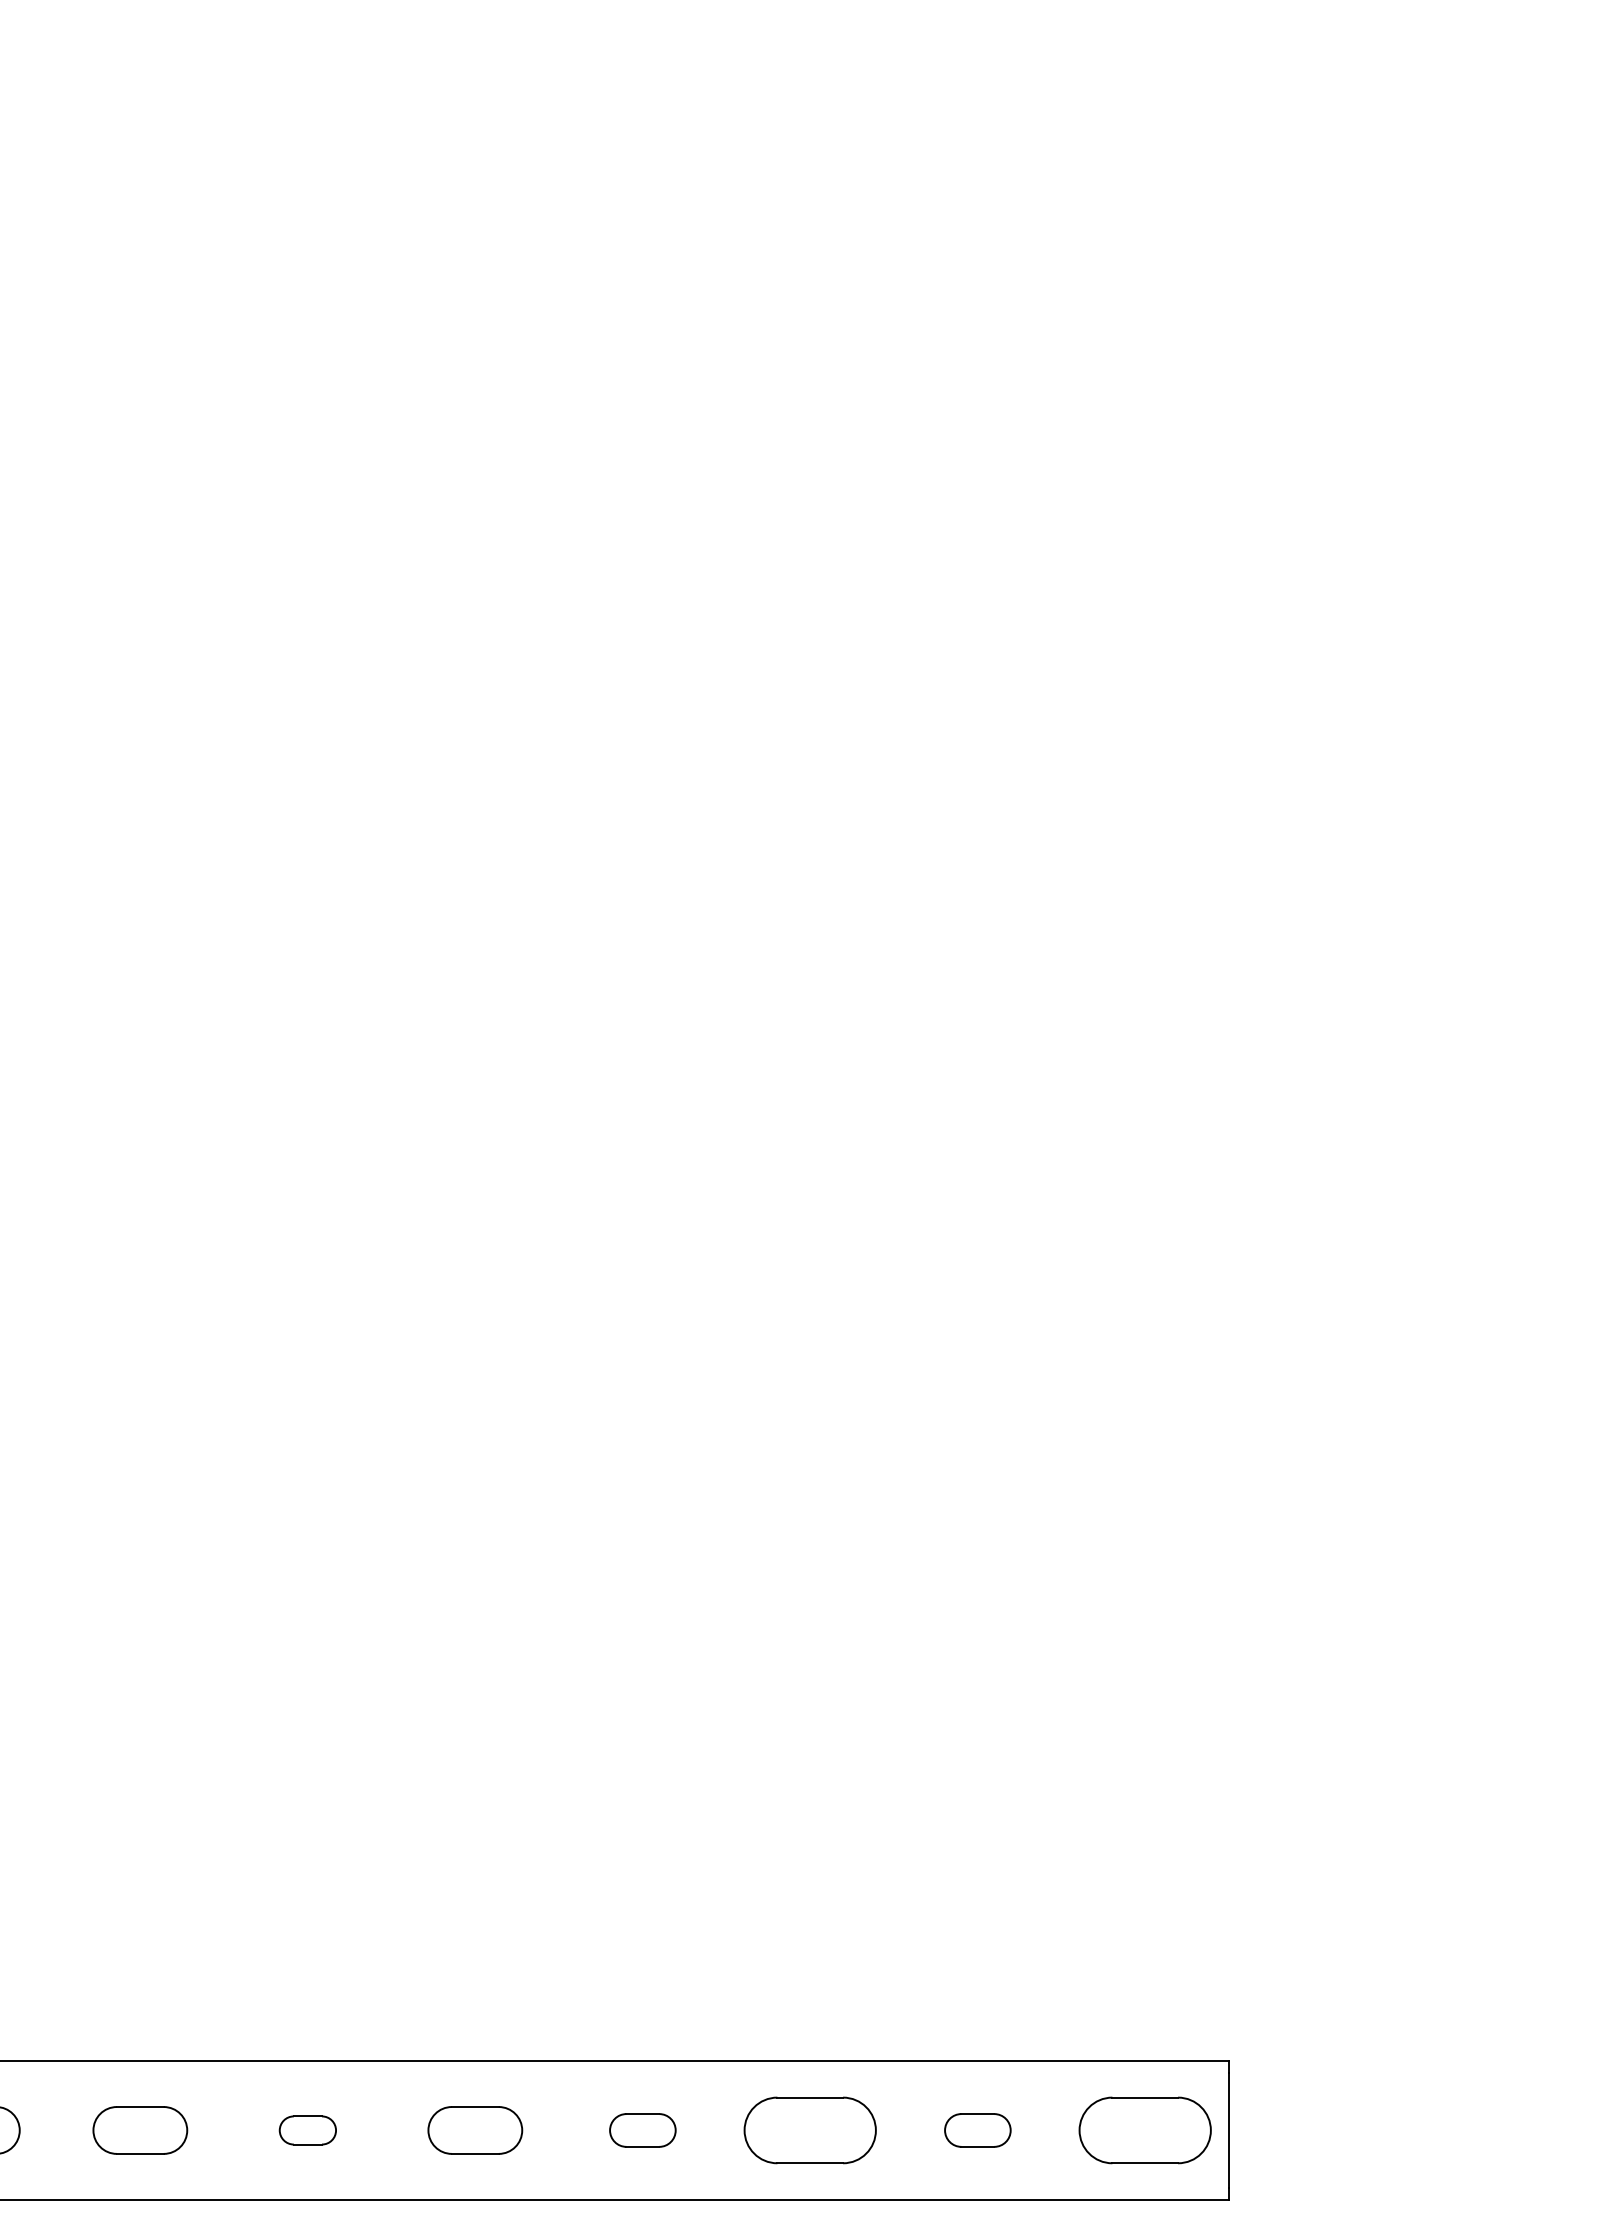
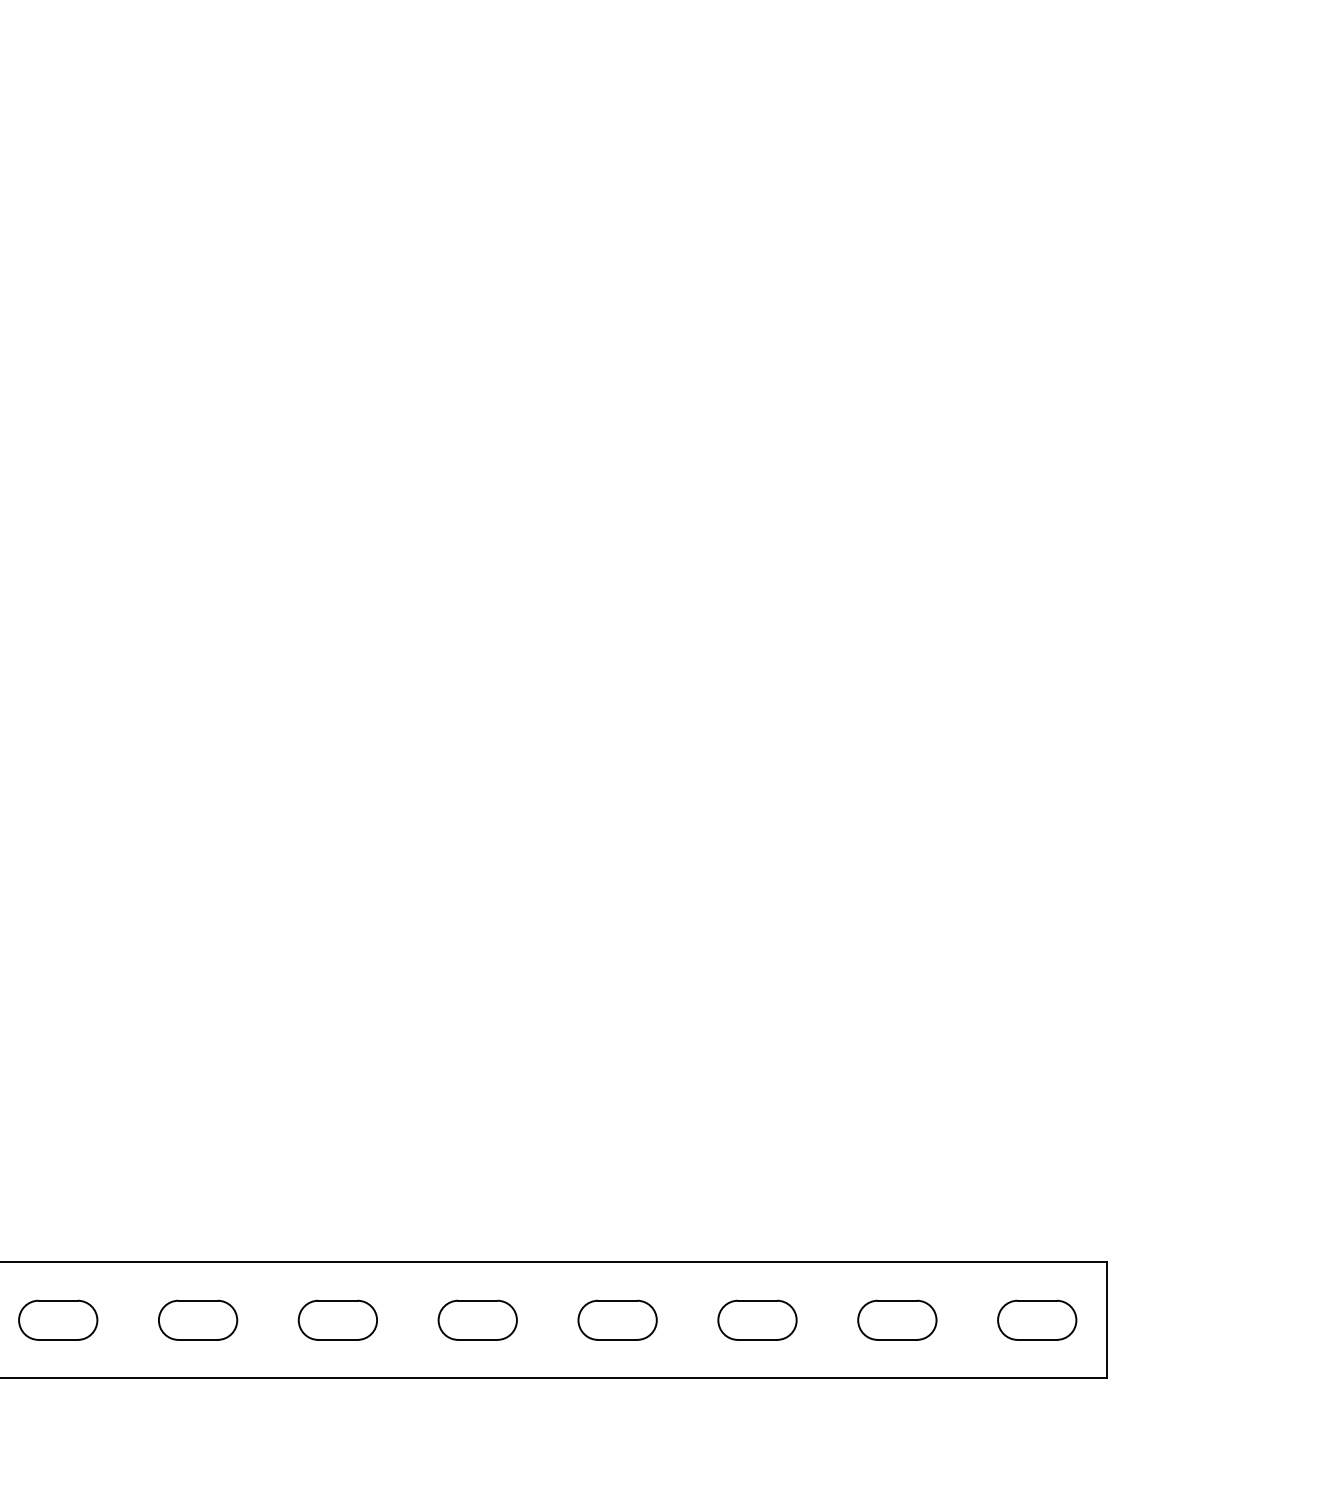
part: (307, 2130) -> (337, 1320), size x1.67
part: (642, 2130) -> (617, 1320), size x1.43
part: (810, 2130) -> (757, 1320), size x0.71
part: (977, 2130) -> (897, 1320), size x1.43
part: (1145, 2130) -> (1037, 1320), size x0.71

